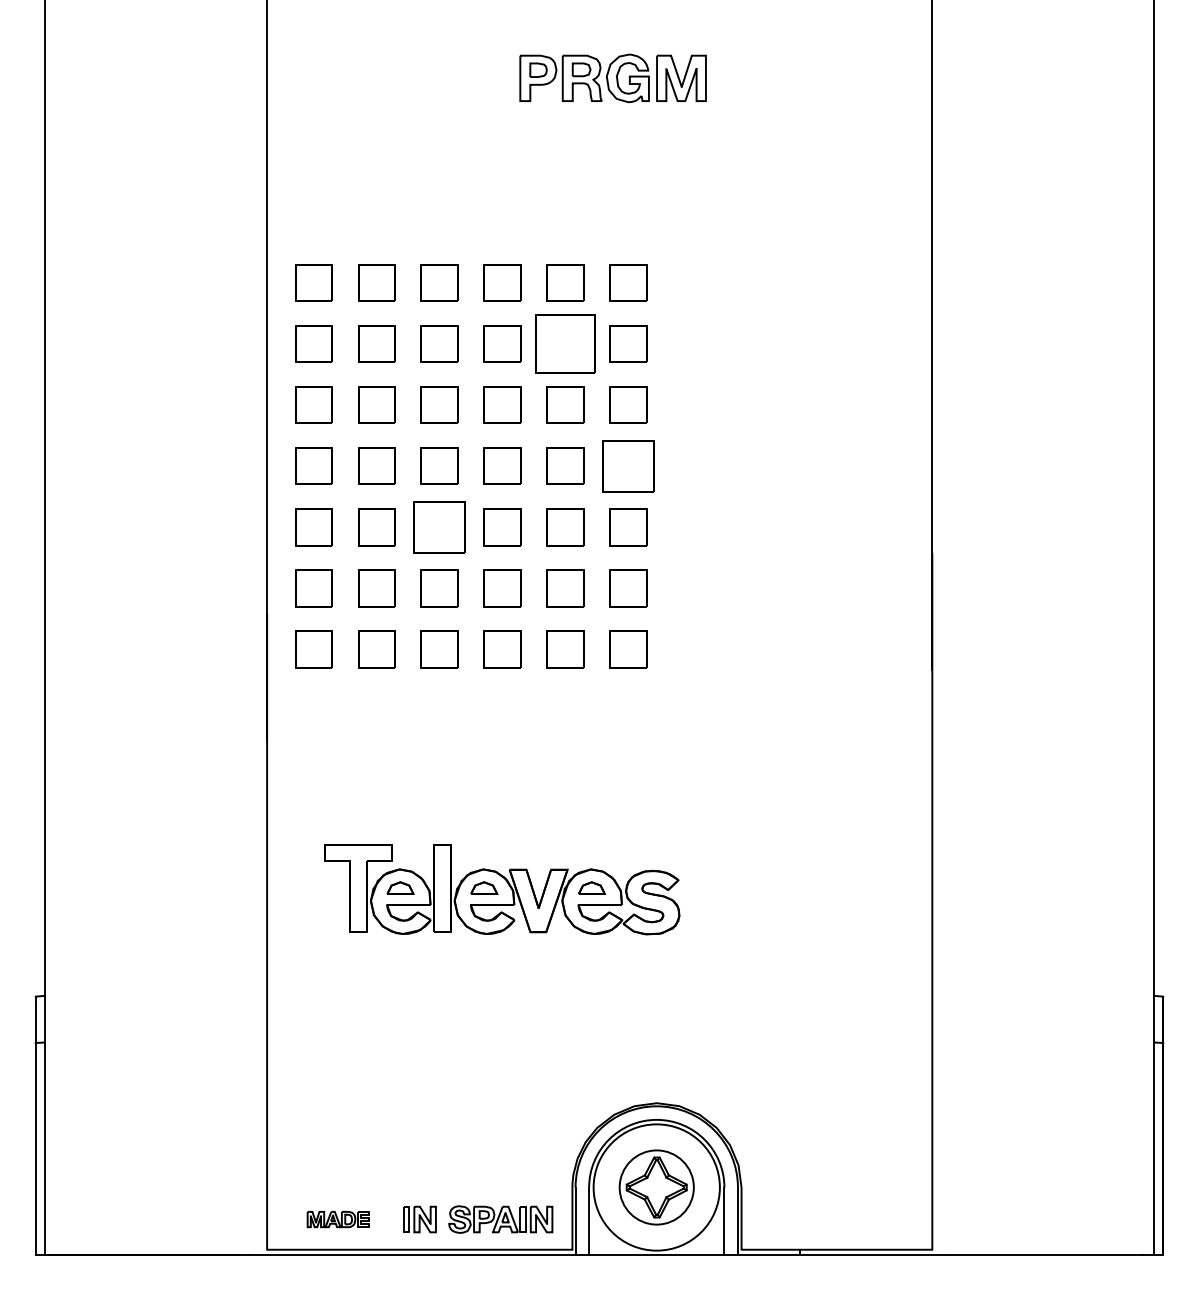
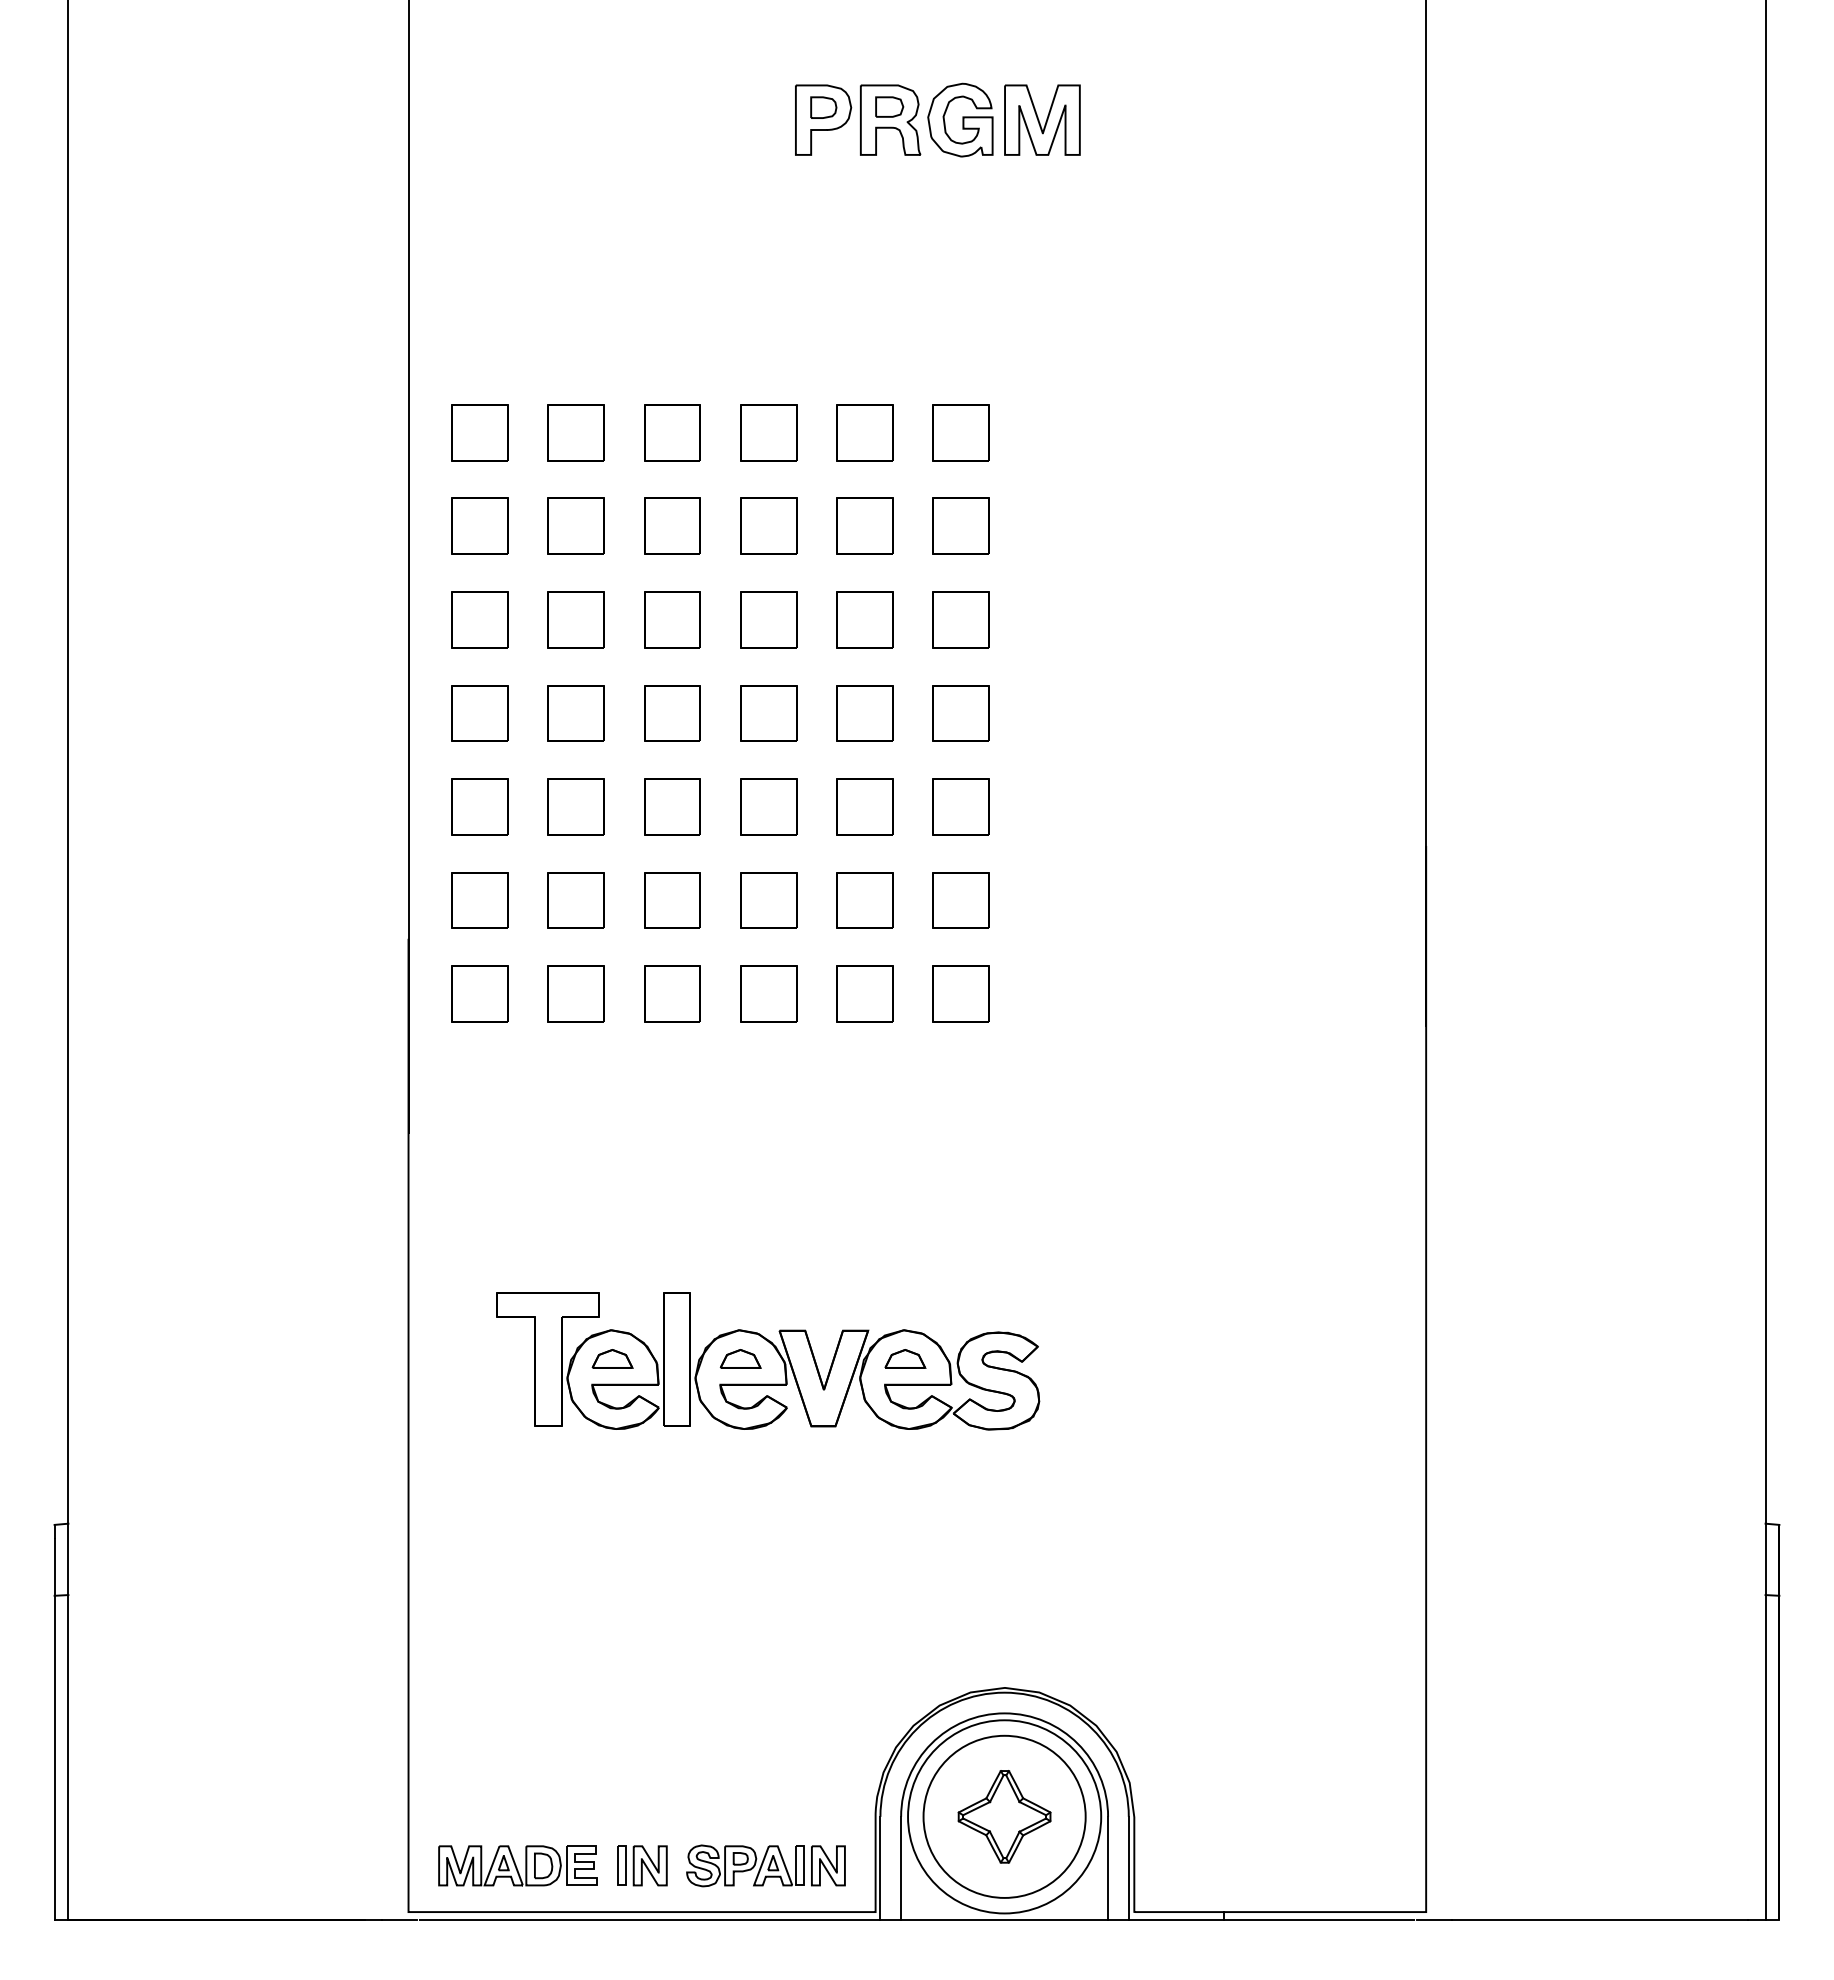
part: (565, 343) -> (864, 525), size x0.62
part: (628, 465) -> (961, 712), size x0.71
part: (439, 527) -> (672, 807), size x0.71
circle: (656, 1187) -> (1004, 1816), size x1.43
part: (338, 1219) -> (517, 1865), size x1.67

